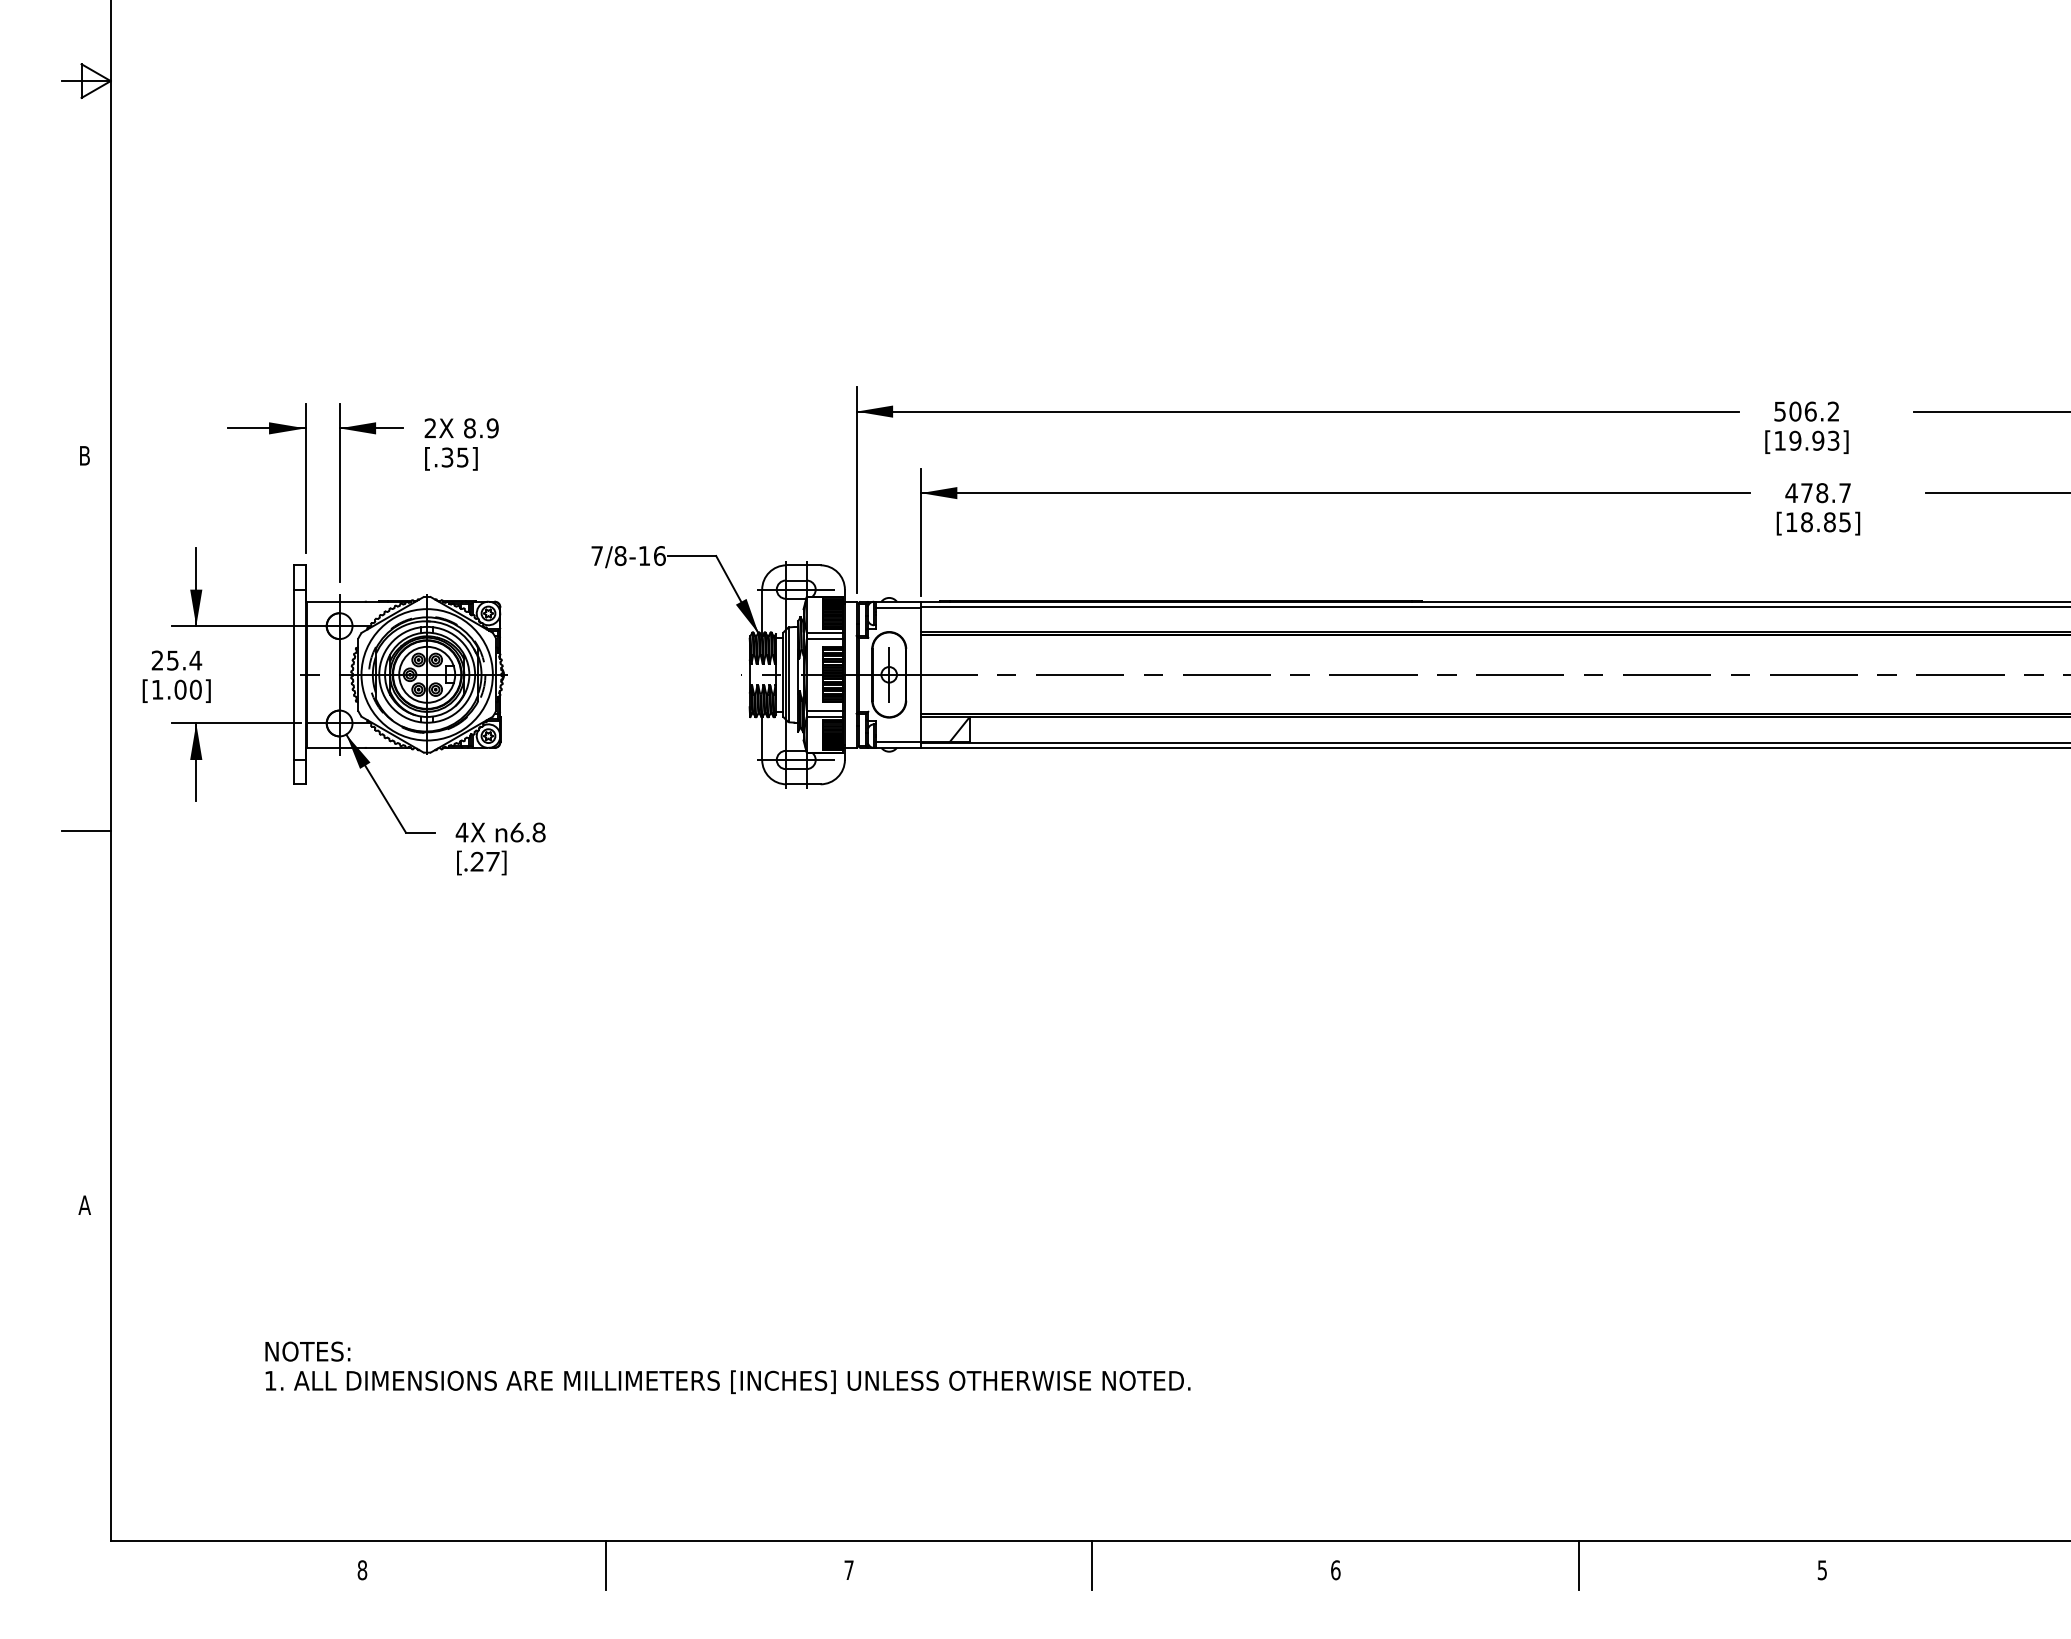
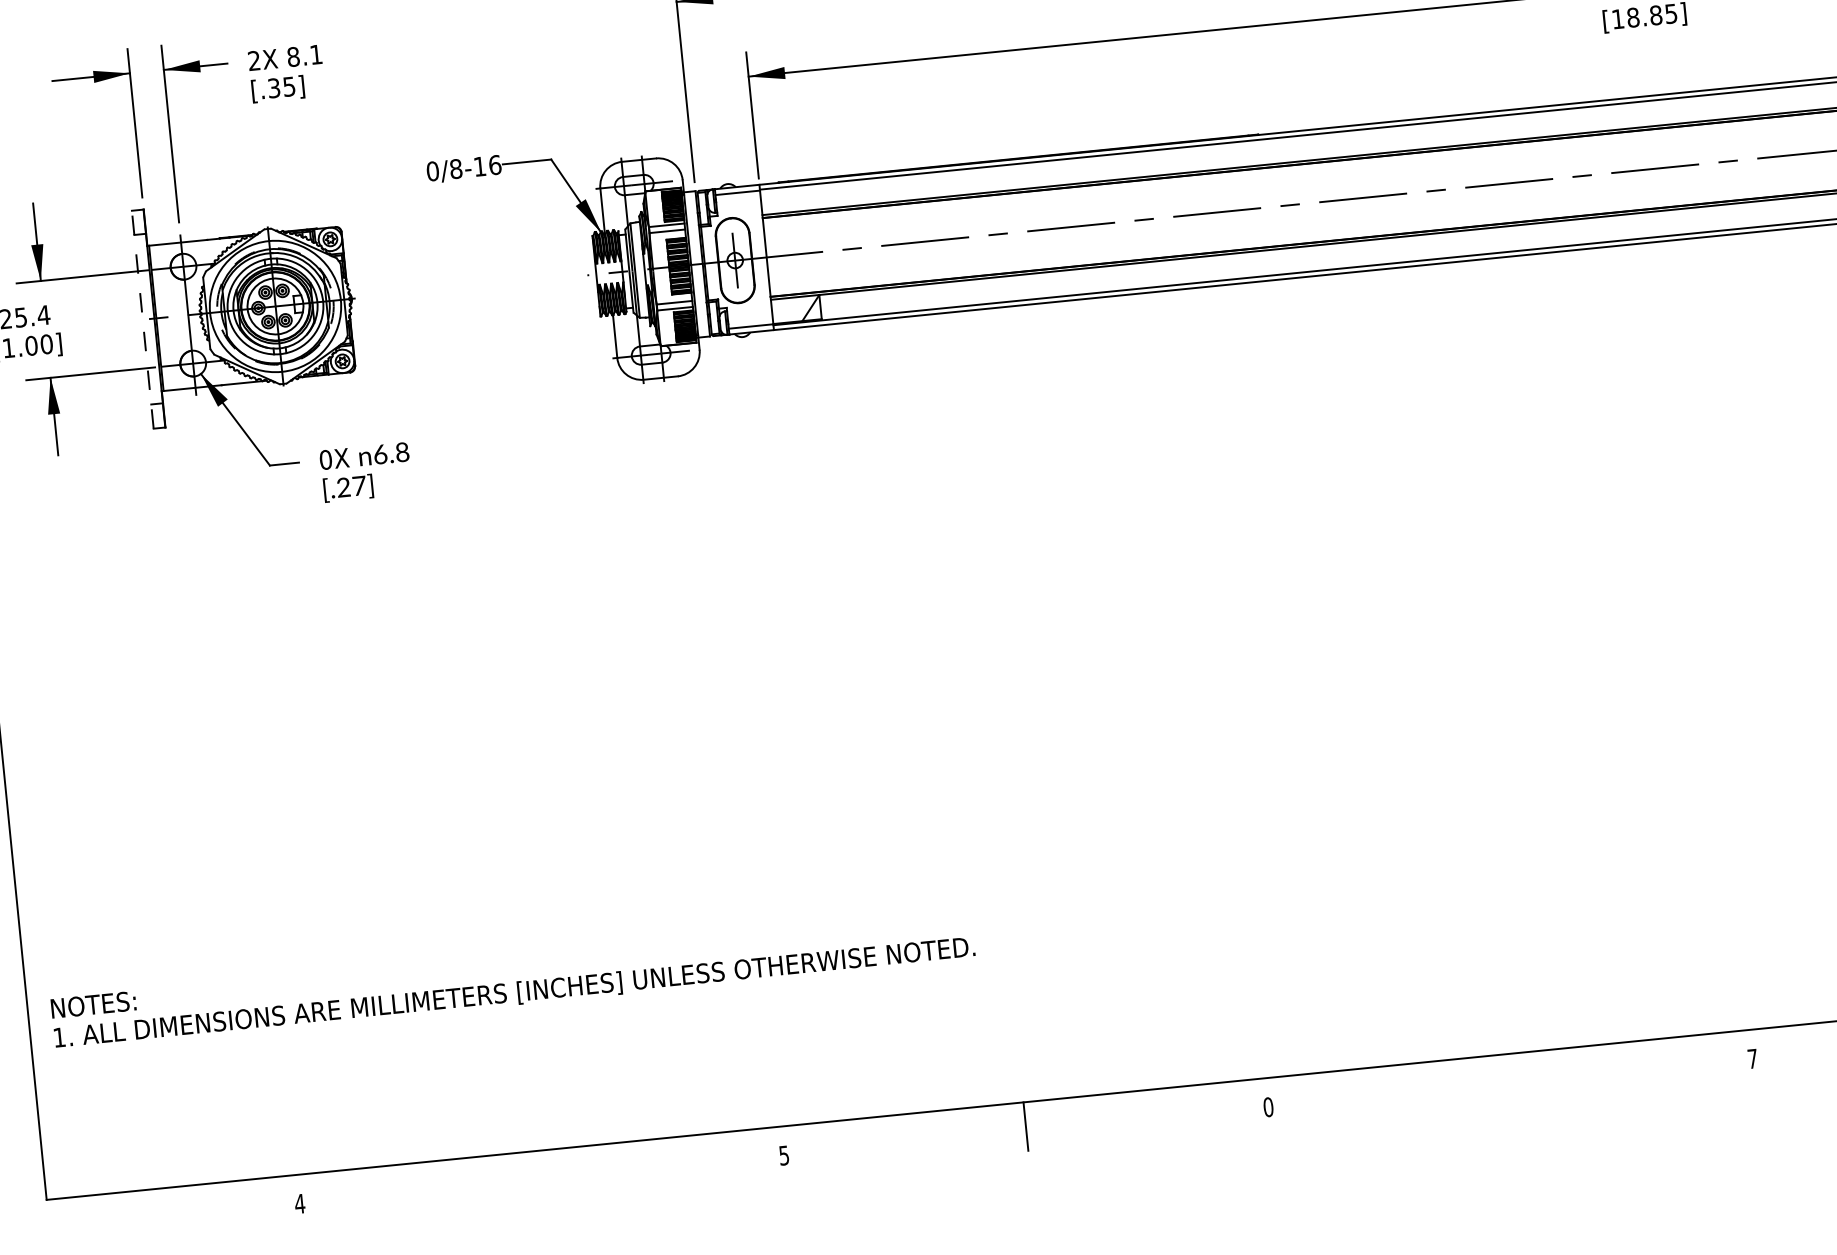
text: (492, 428) -> (316, 54), 8.9 -> 8.1
text: (597, 556) -> (433, 171), 7/8-16 -> 0/8-16
line: (293, 674) -> (142, 319), solid -> dashed
text: (461, 832) -> (325, 459), 4X -> 0X
text: (727, 1367) -> (512, 978), moved
line: (605, 1565) -> (541, 1175), removed
line: (1579, 1565) -> (1510, 1078), removed
text: (1335, 1569) -> (1268, 1106), 6 -> 0
text: (362, 1570) -> (300, 1204), 8 -> 4
text: (848, 1570) -> (783, 1155), 7 -> 5
text: (1821, 1570) -> (1751, 1059), 5 -> 7

